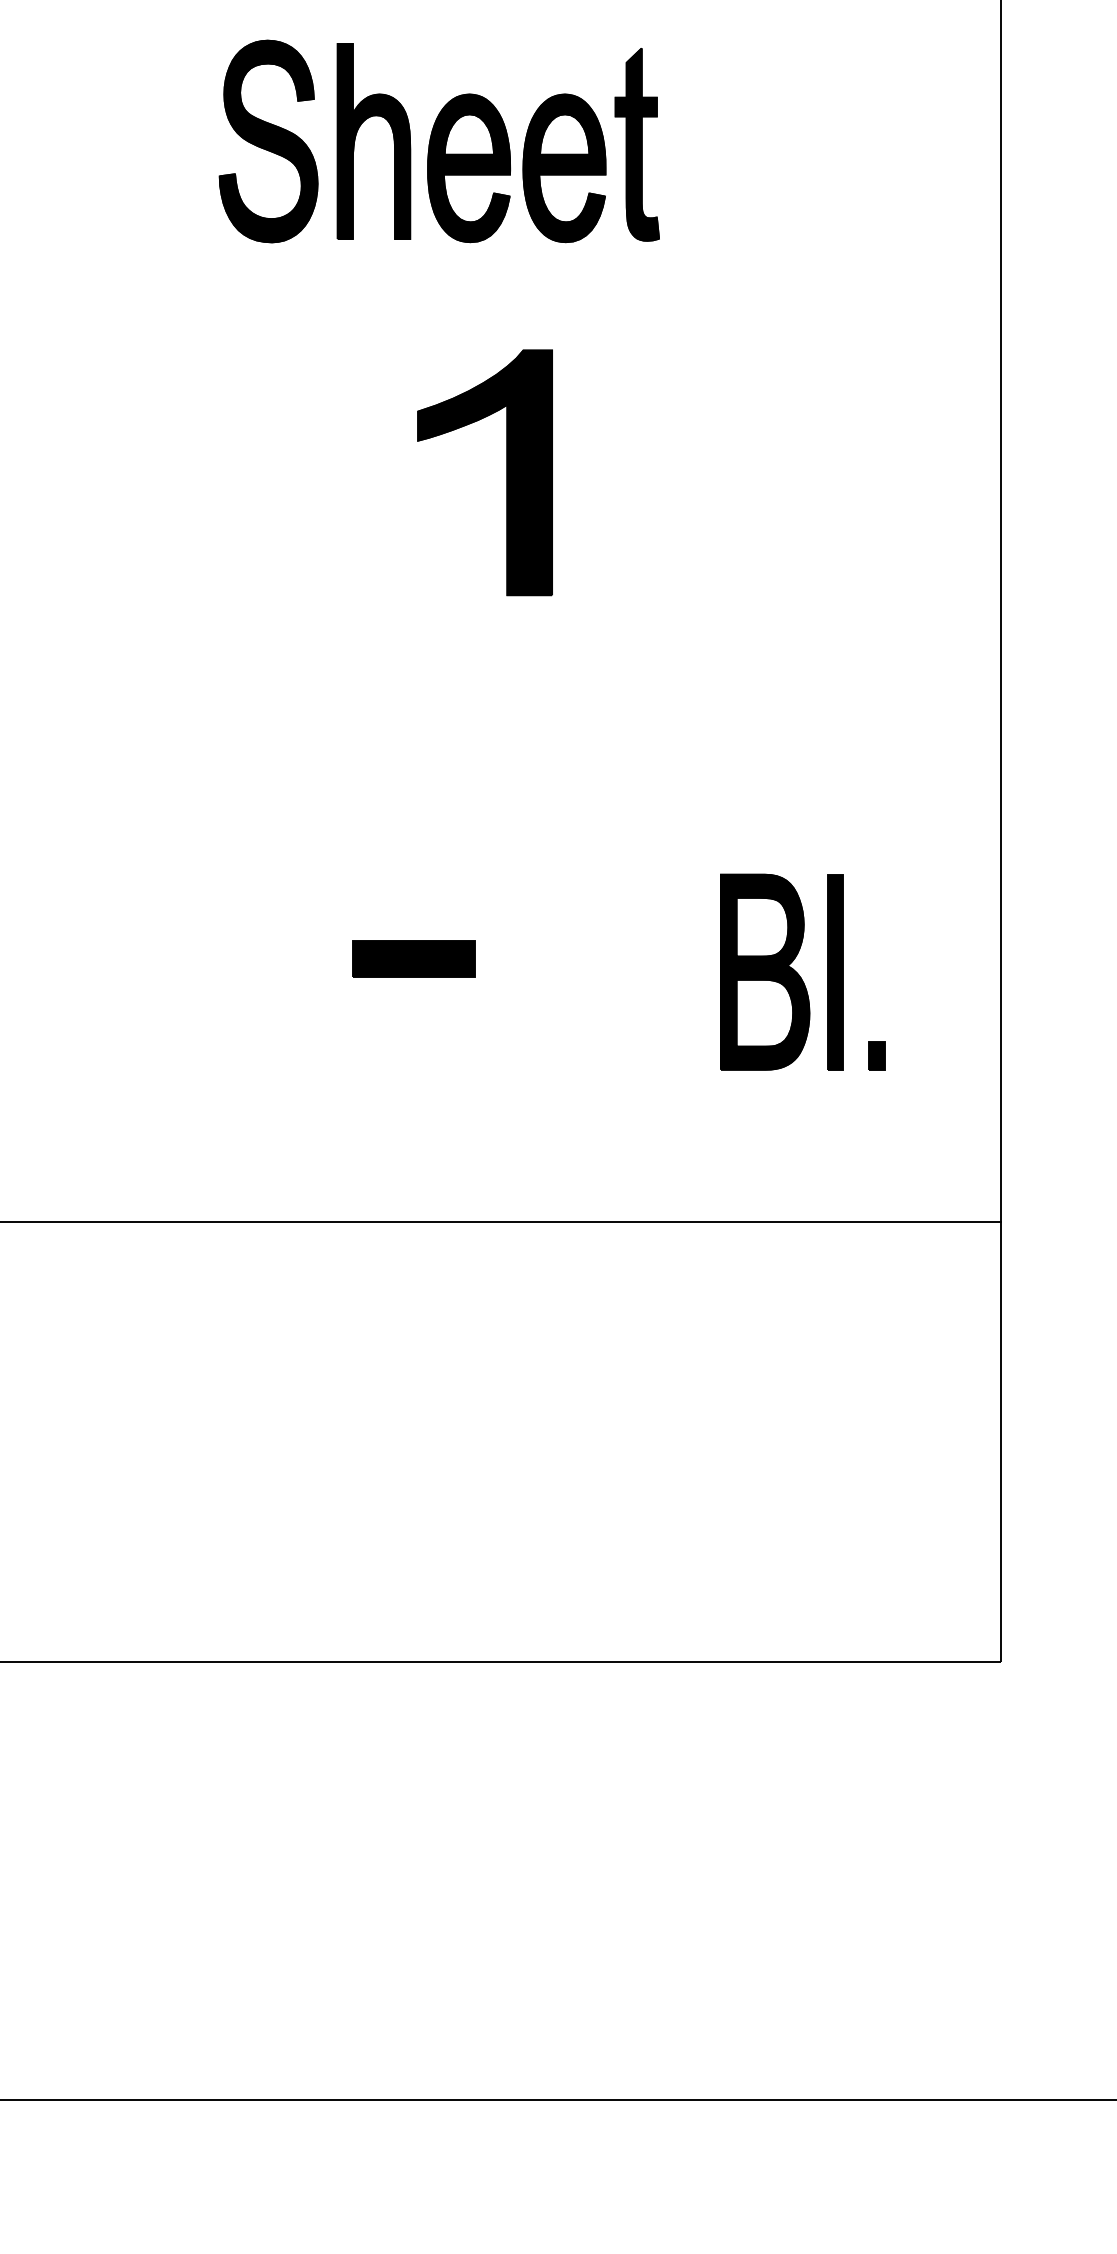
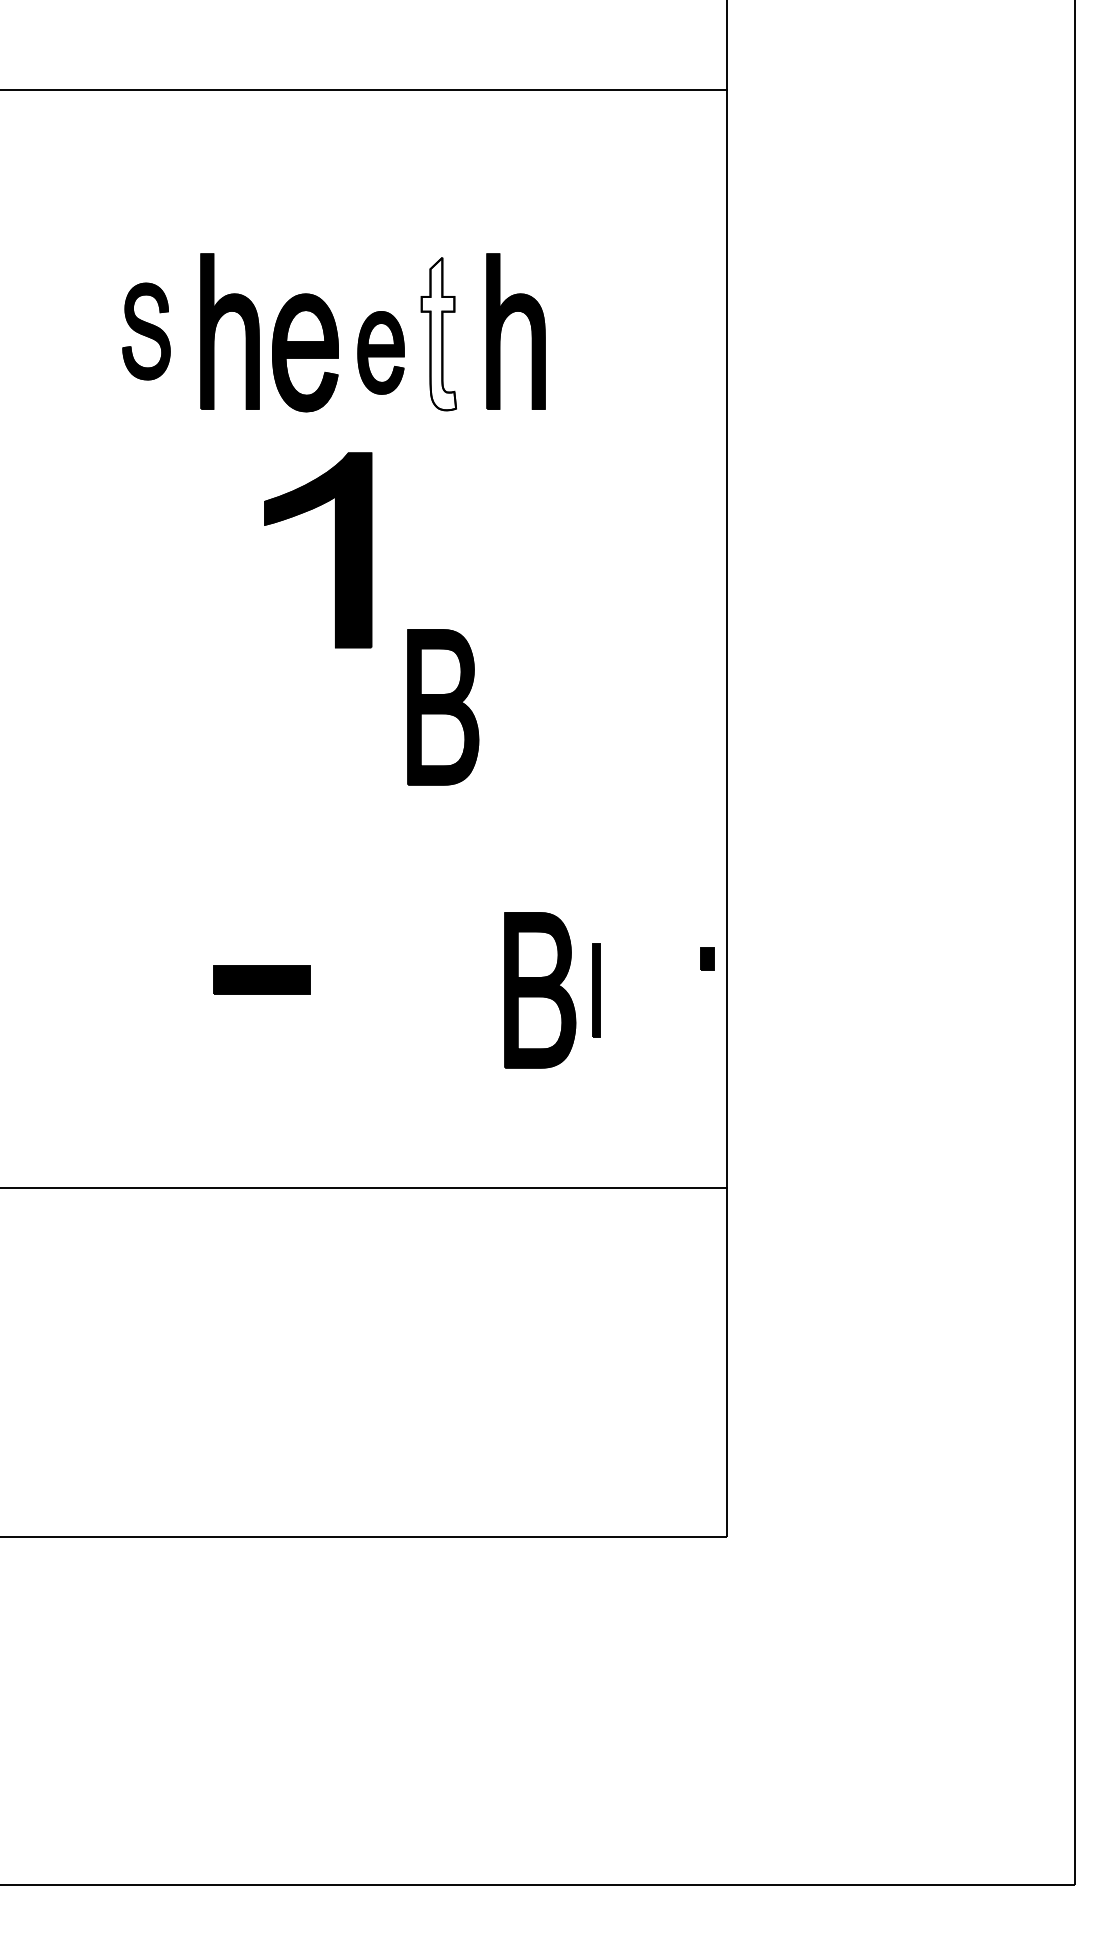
part: (717, 136) -> (502, 327), added
part: (268, 141) -> (146, 331), size x0.6
fill: (636, 143) -> (438, 333), removed
part: (563, 167) -> (380, 352), size x0.7
part: (506, 473) -> (335, 550), moved
part: (643, 615) -> (443, 707), added
part: (834, 972) -> (595, 990), size x0.6
part: (877, 1055) -> (707, 958), moved

